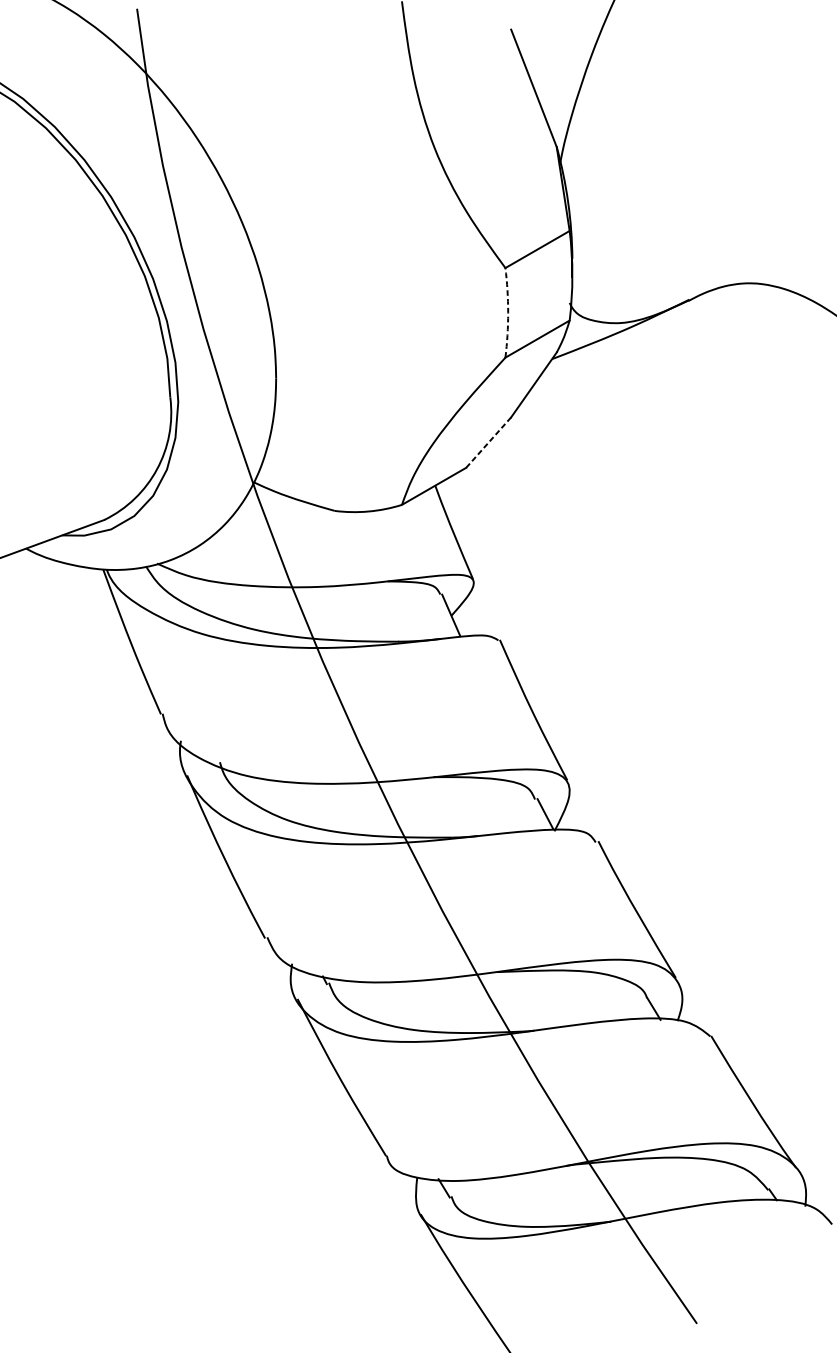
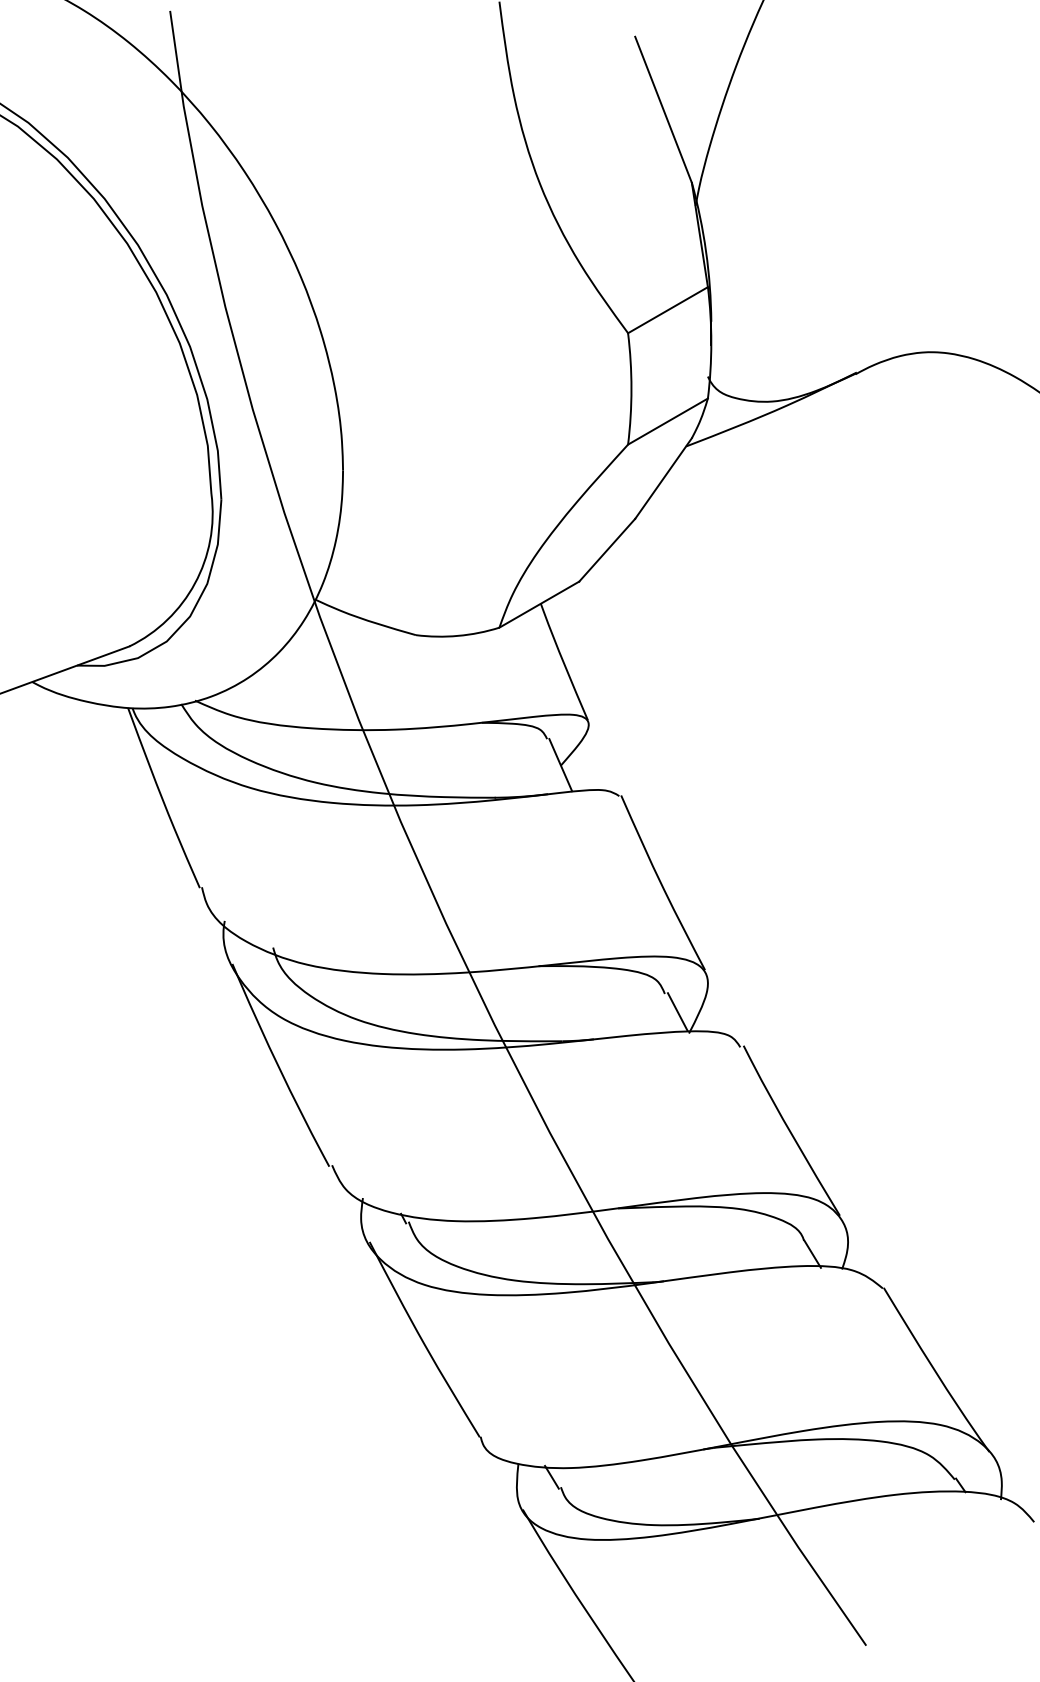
arc: (508, 312) -> (631, 388), dashed -> solid
line: (488, 442) -> (606, 550), dashed -> solid

